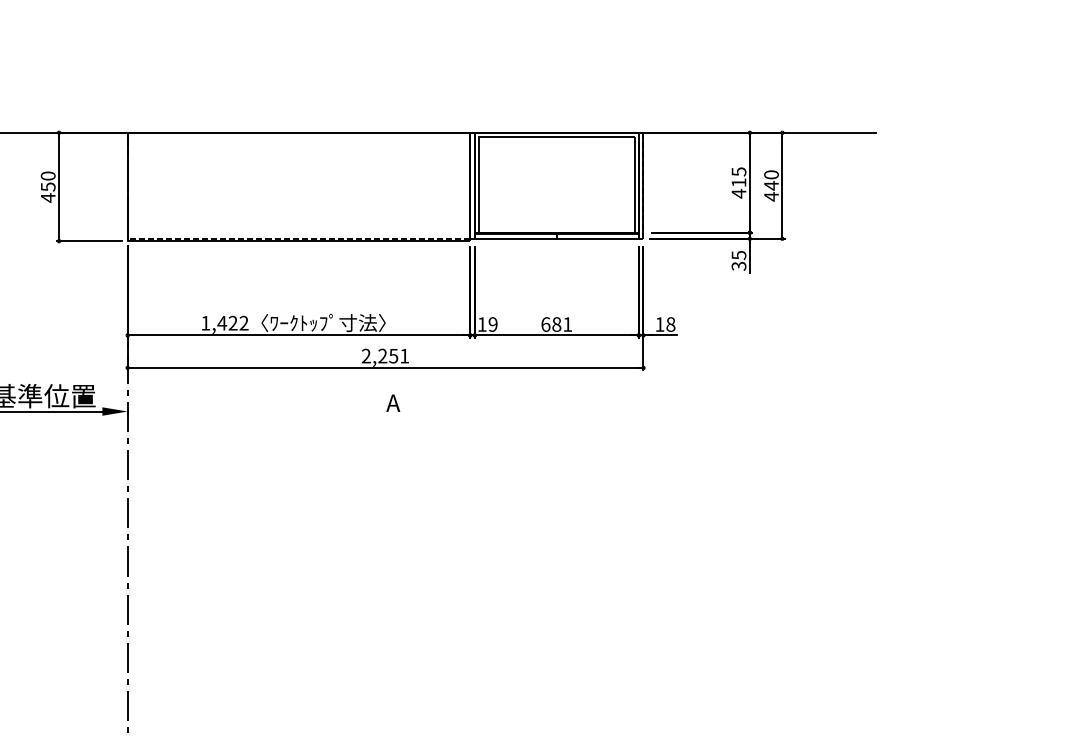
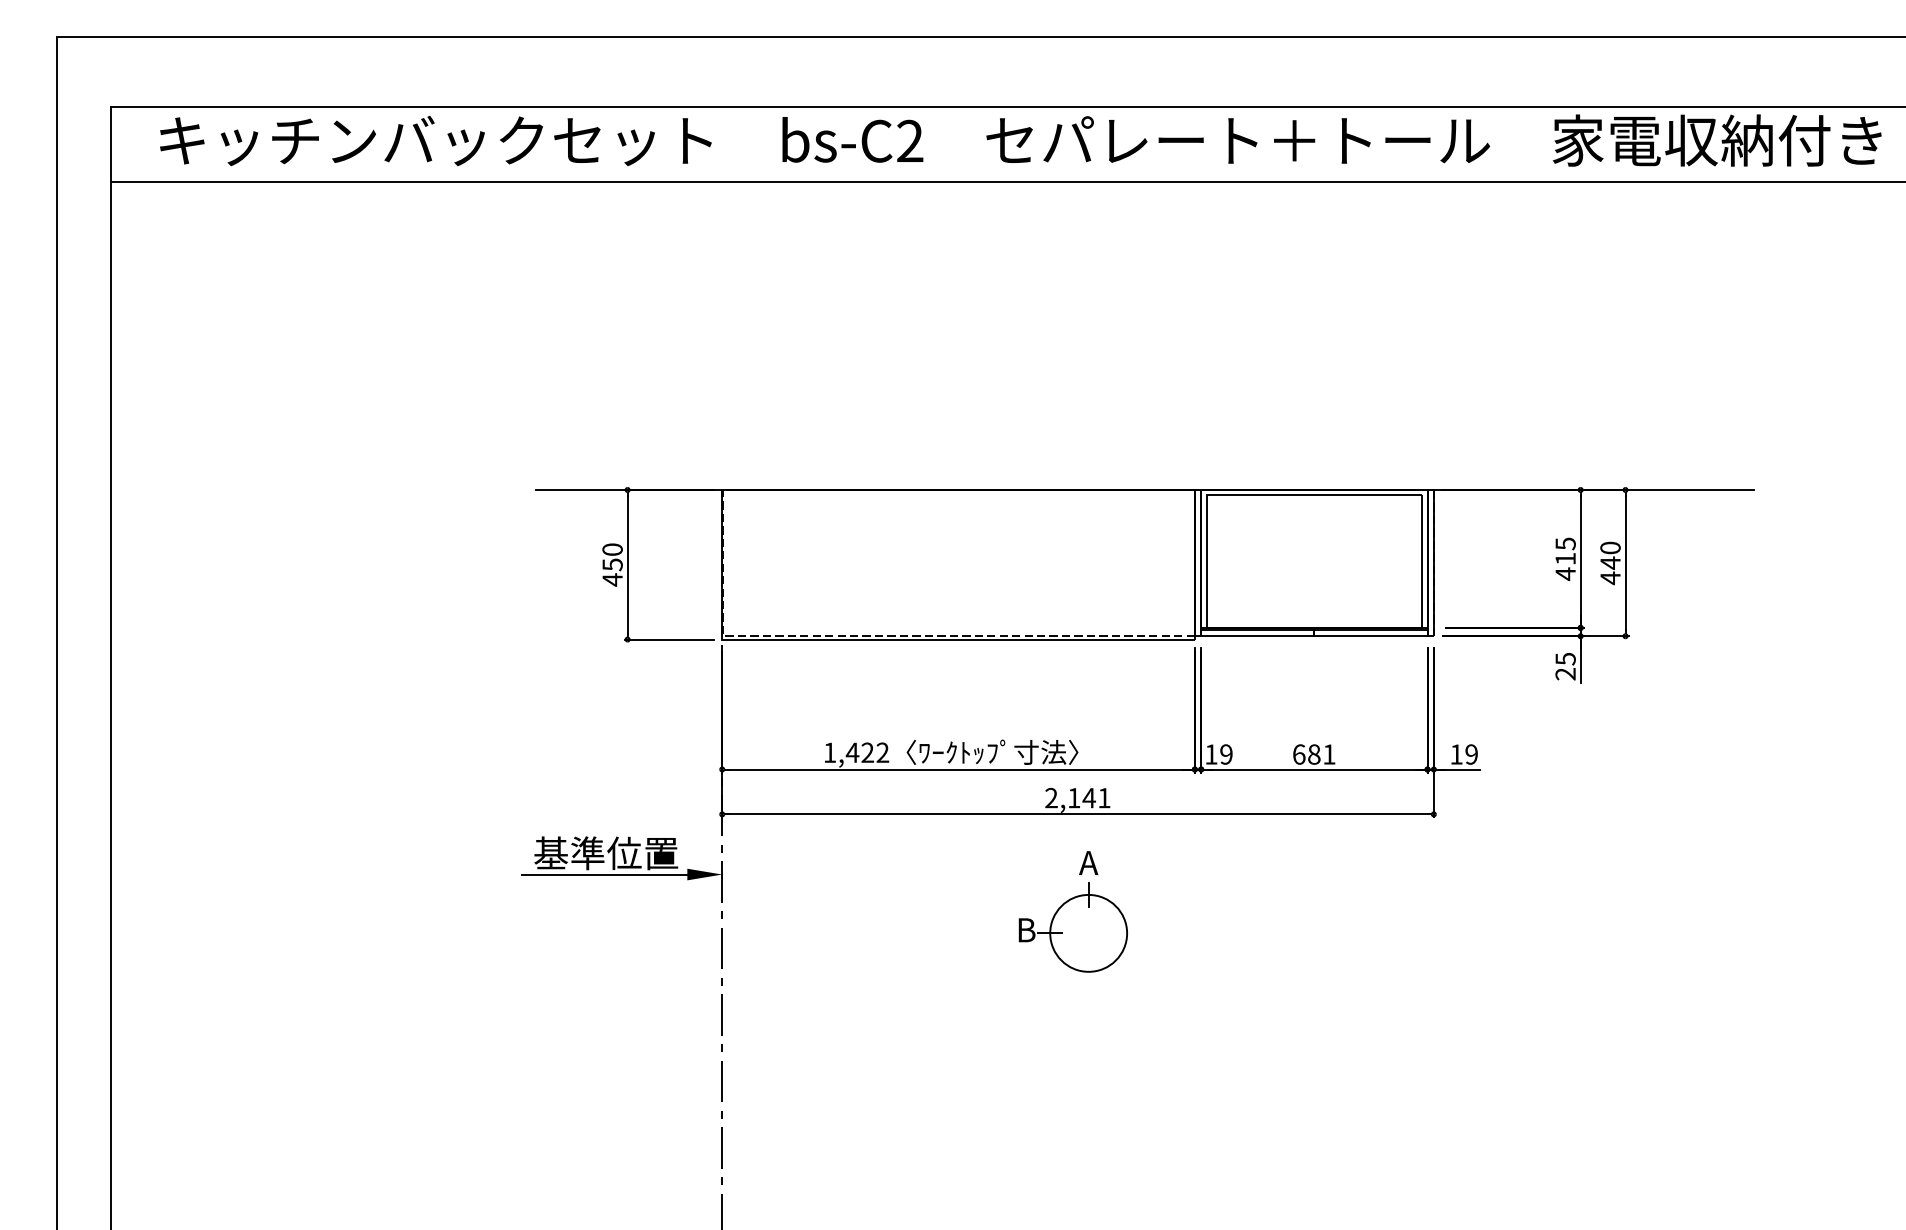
text: (738, 266) -> (1565, 674), 35 -> 25
text: (670, 324) -> (1471, 754), 18 -> 19
text: (388, 355) -> (1082, 797), 2,251 -> 2,141
part: (381, 449) -> (1072, 927), added

